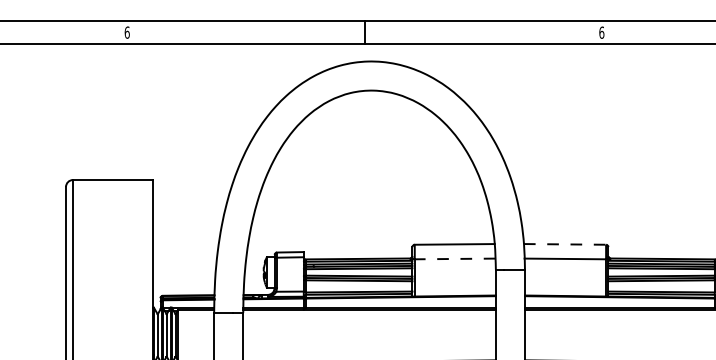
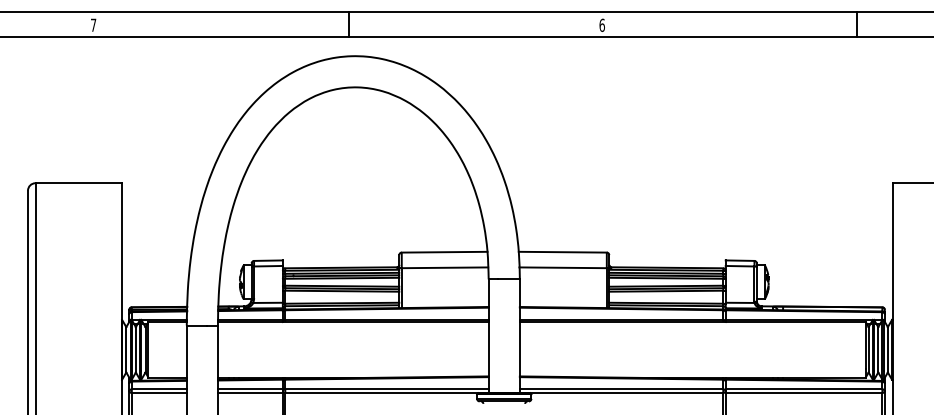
text: (127, 31) -> (93, 24), 6 -> 7
line: (565, 244) -> (563, 252), dashed -> solid
line: (454, 258) -> (444, 267), dashed -> solid

